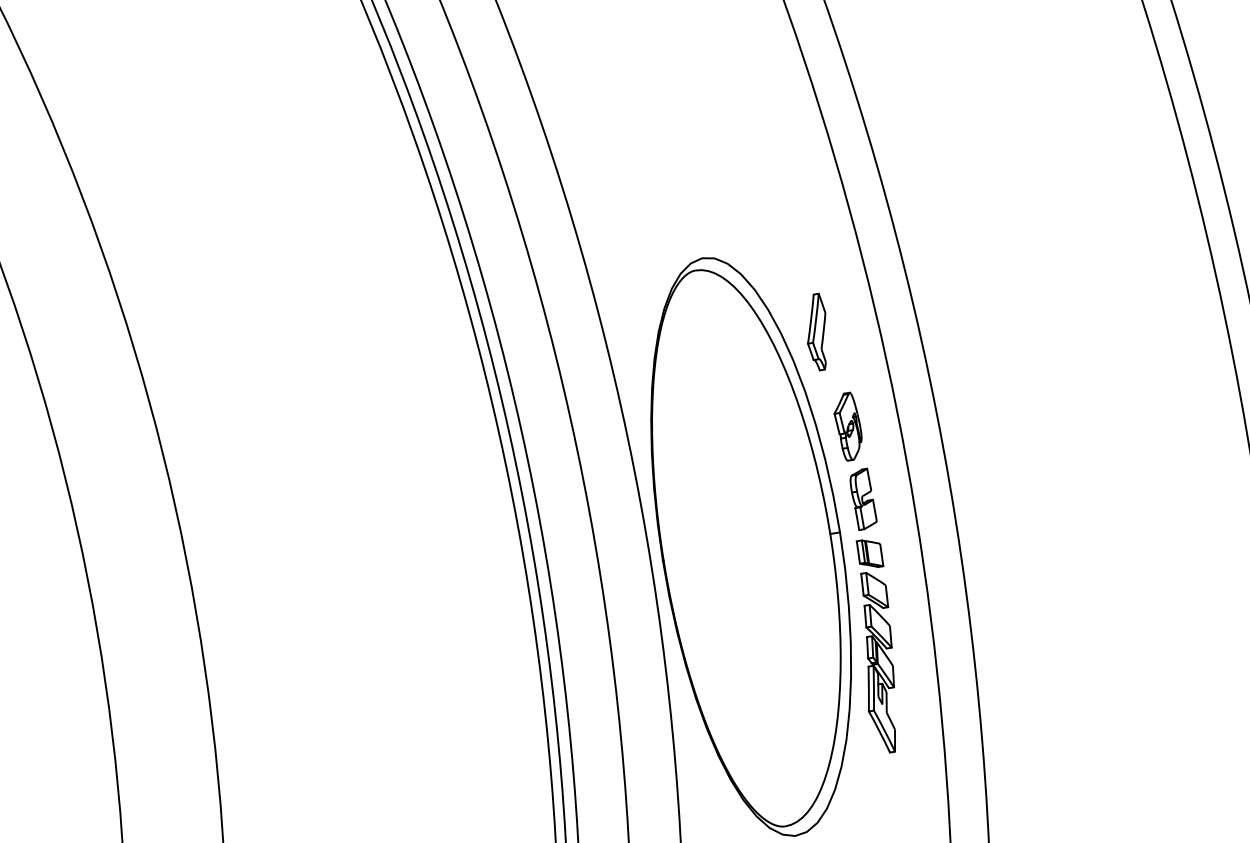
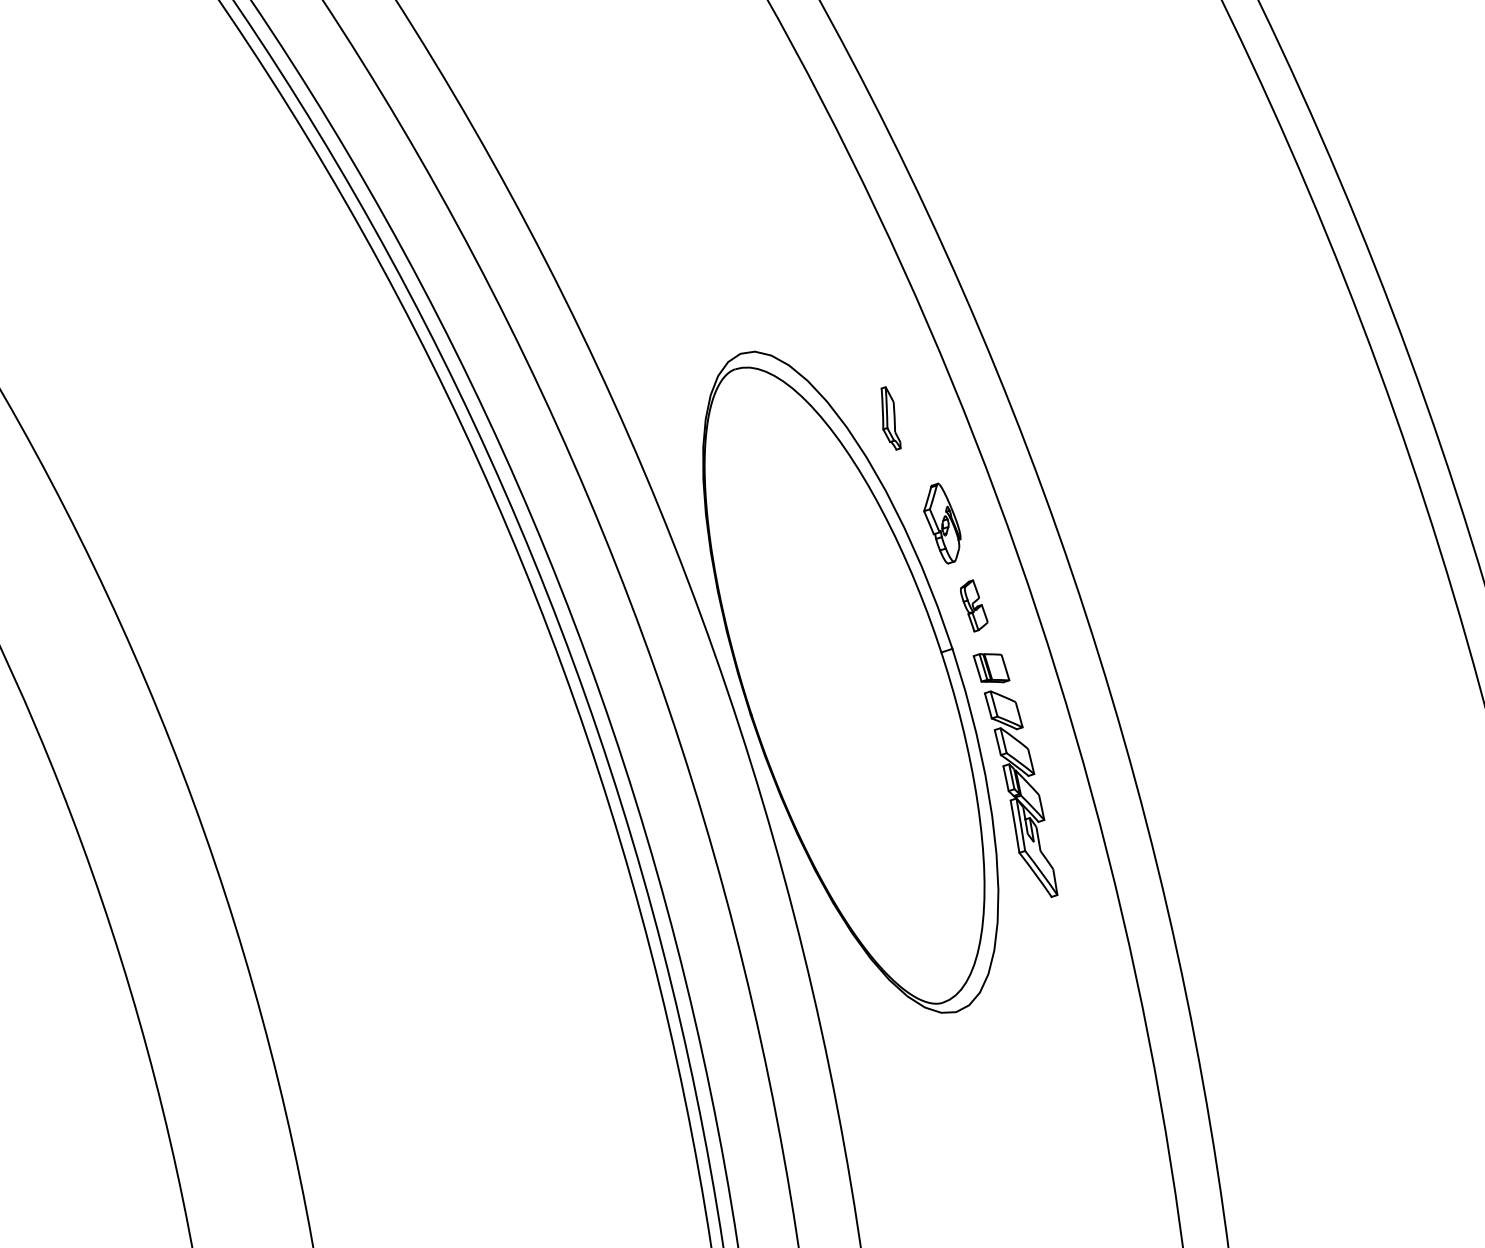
part: (818, 332) -> (890, 418), size x0.7
part: (864, 499) -> (974, 605), size x0.7

